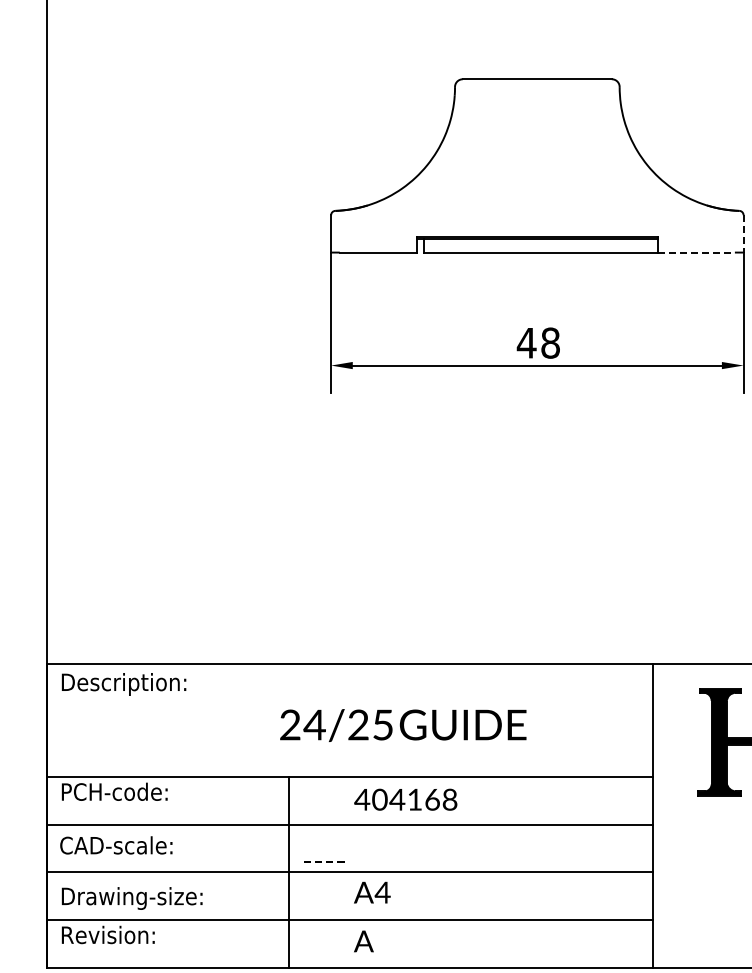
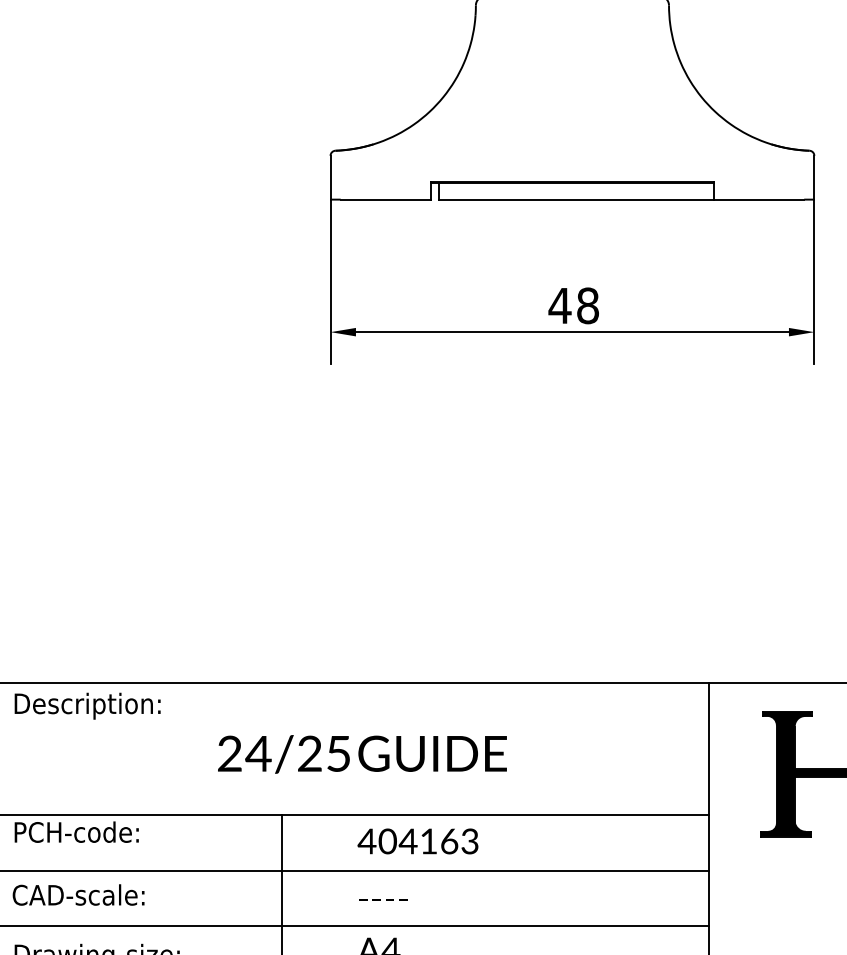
line: (743, 233) -> (814, 177), dashed -> solid
line: (696, 252) -> (759, 199), dashed -> solid
text: (403, 725) -> (362, 754), moved
text: (449, 799) -> (469, 841), 404168 -> 404163
text: (324, 861) -> (383, 899), moved

